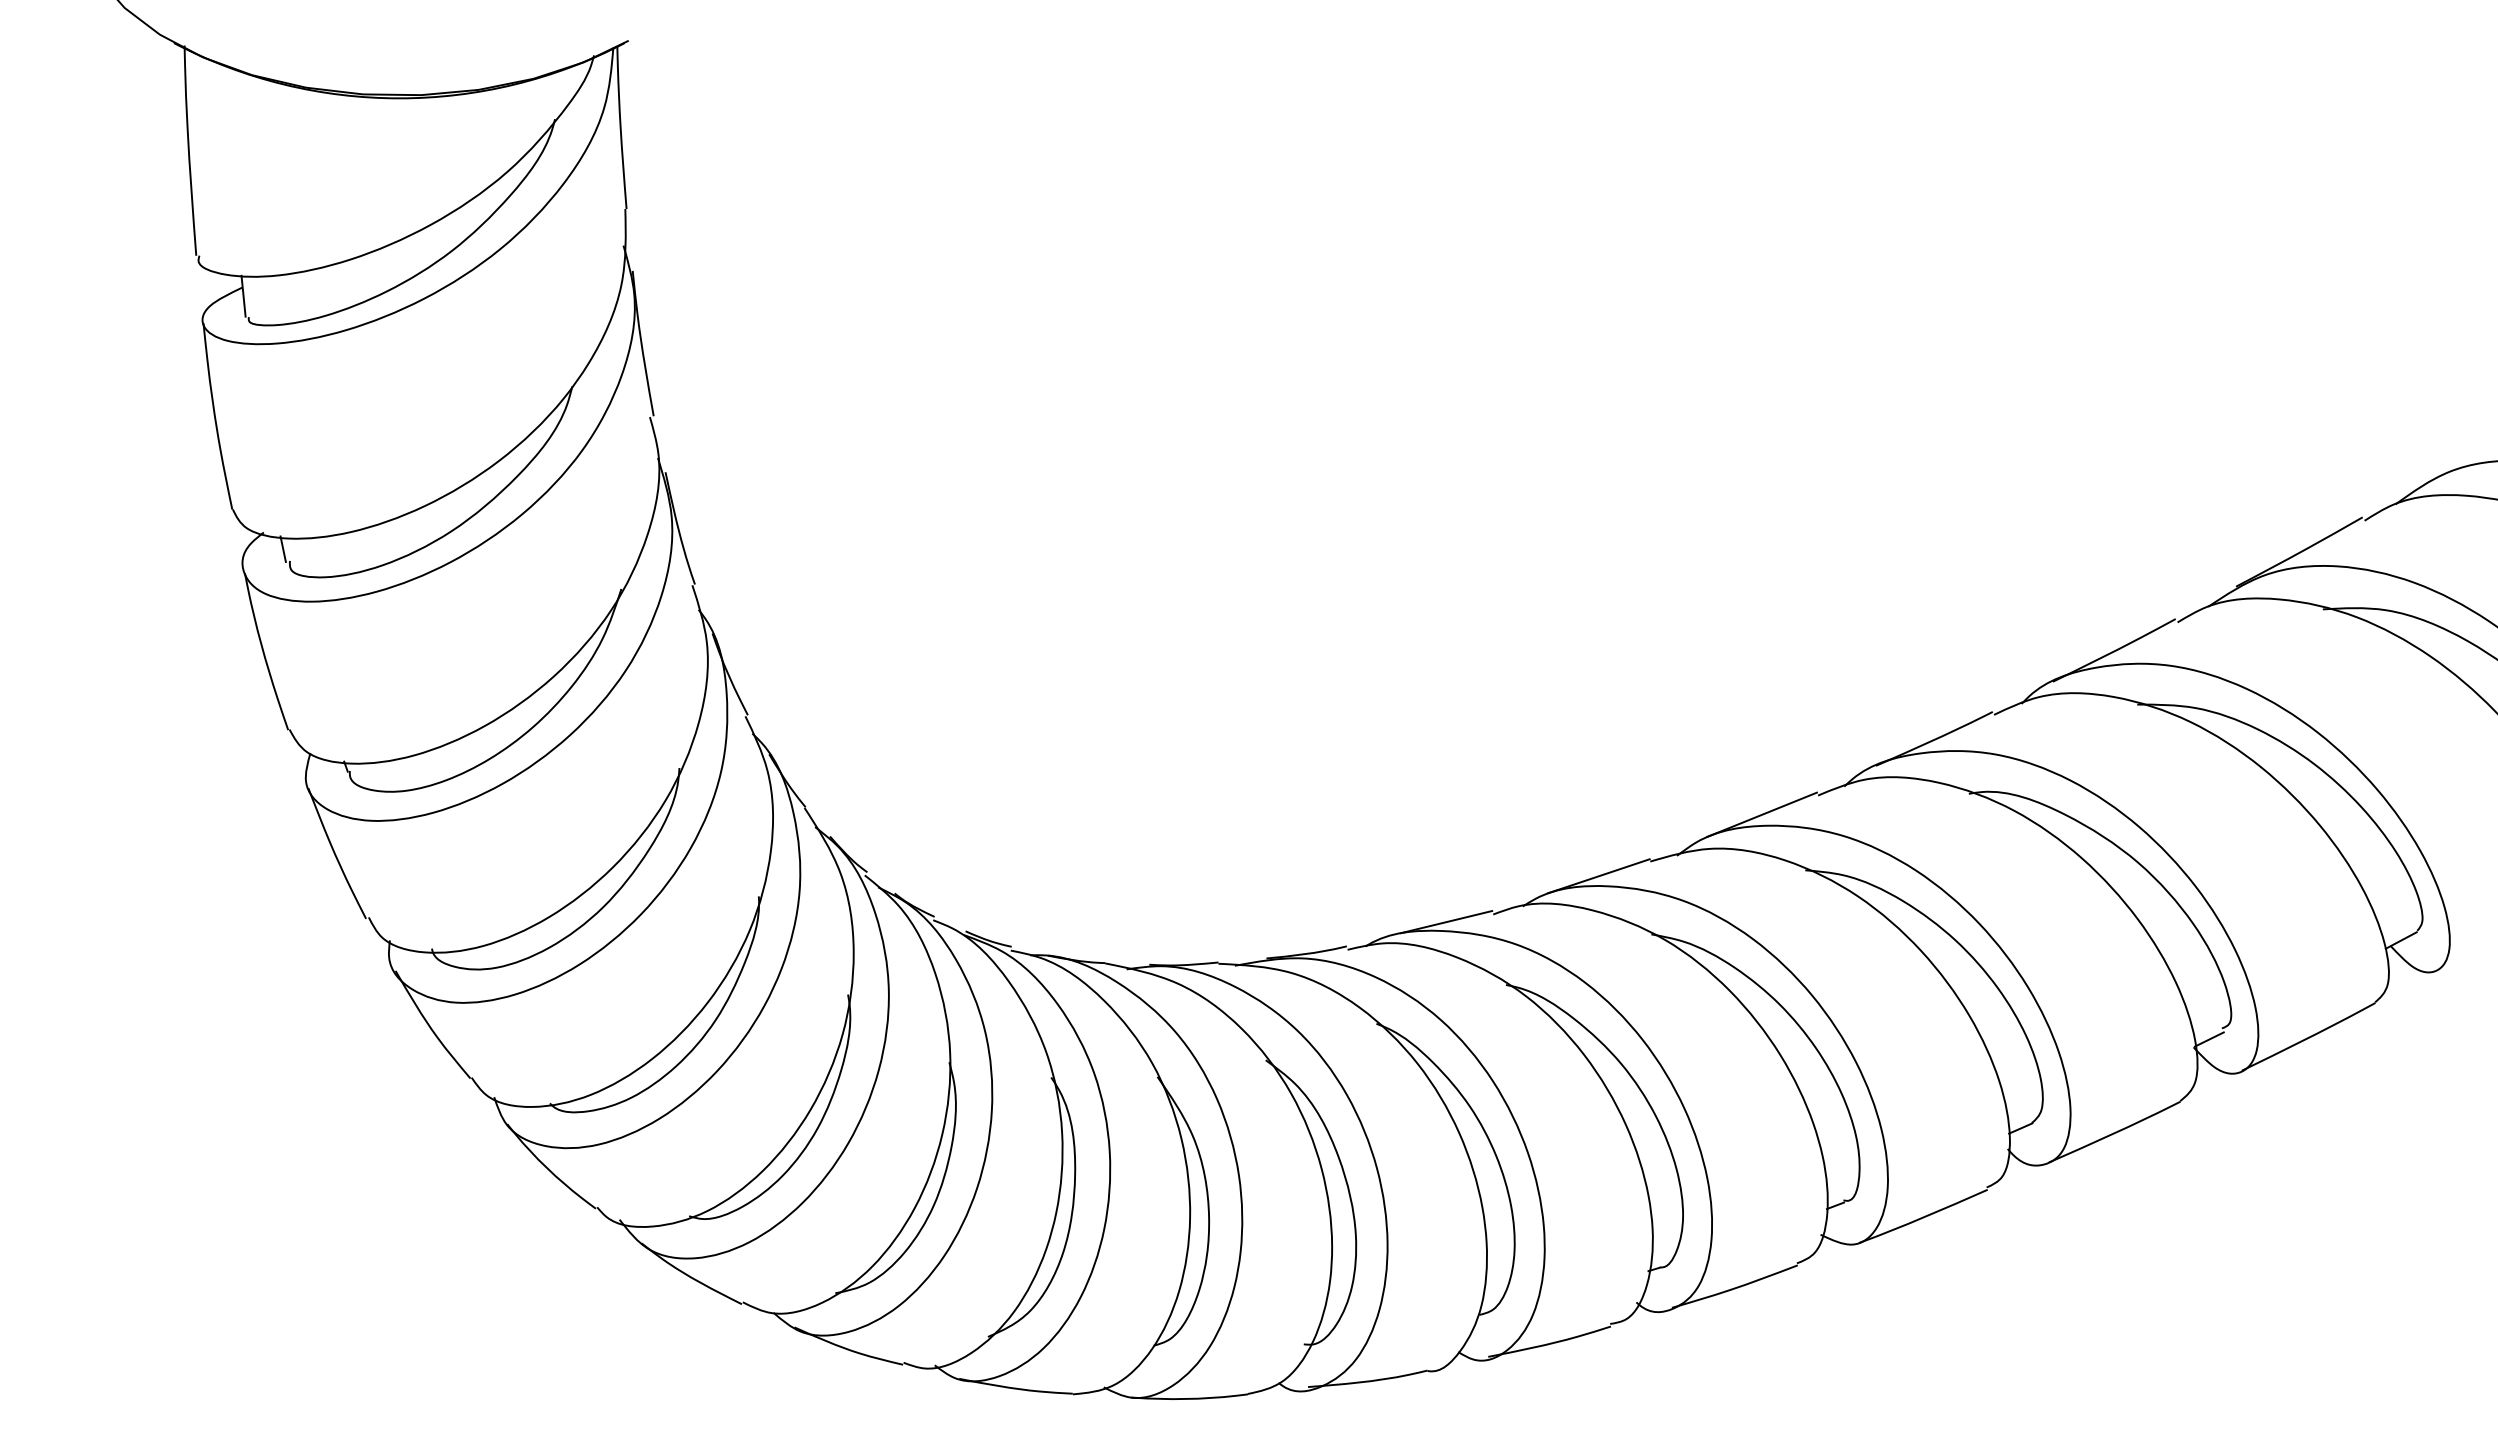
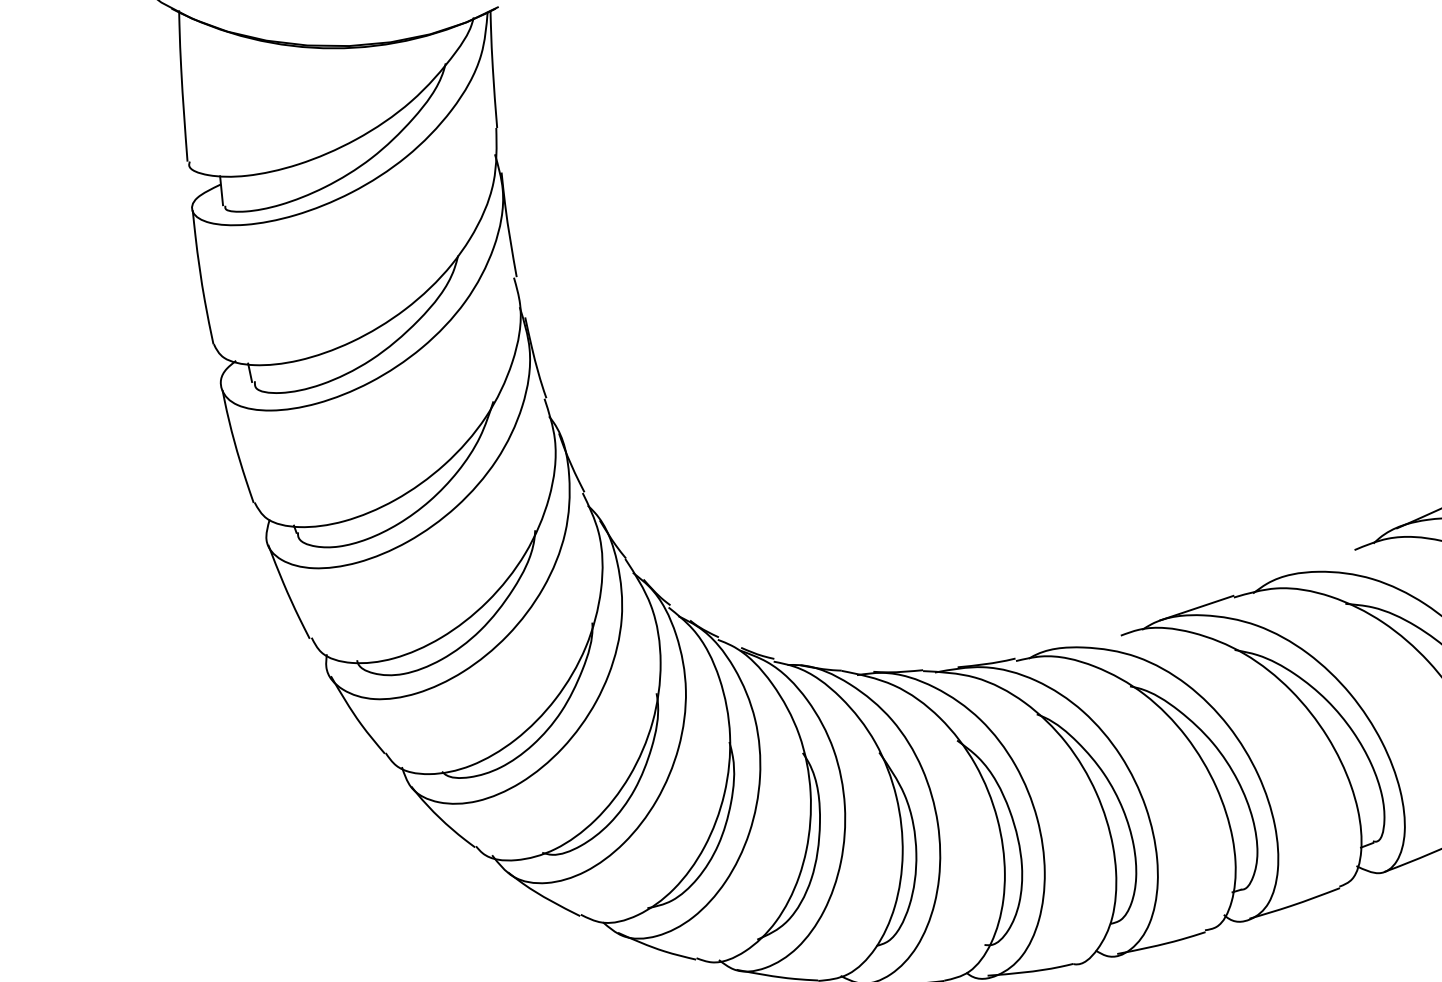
line: (1761, 814) -> (1313, 563), removed
line: (1446, 922) -> (1087, 641), removed

